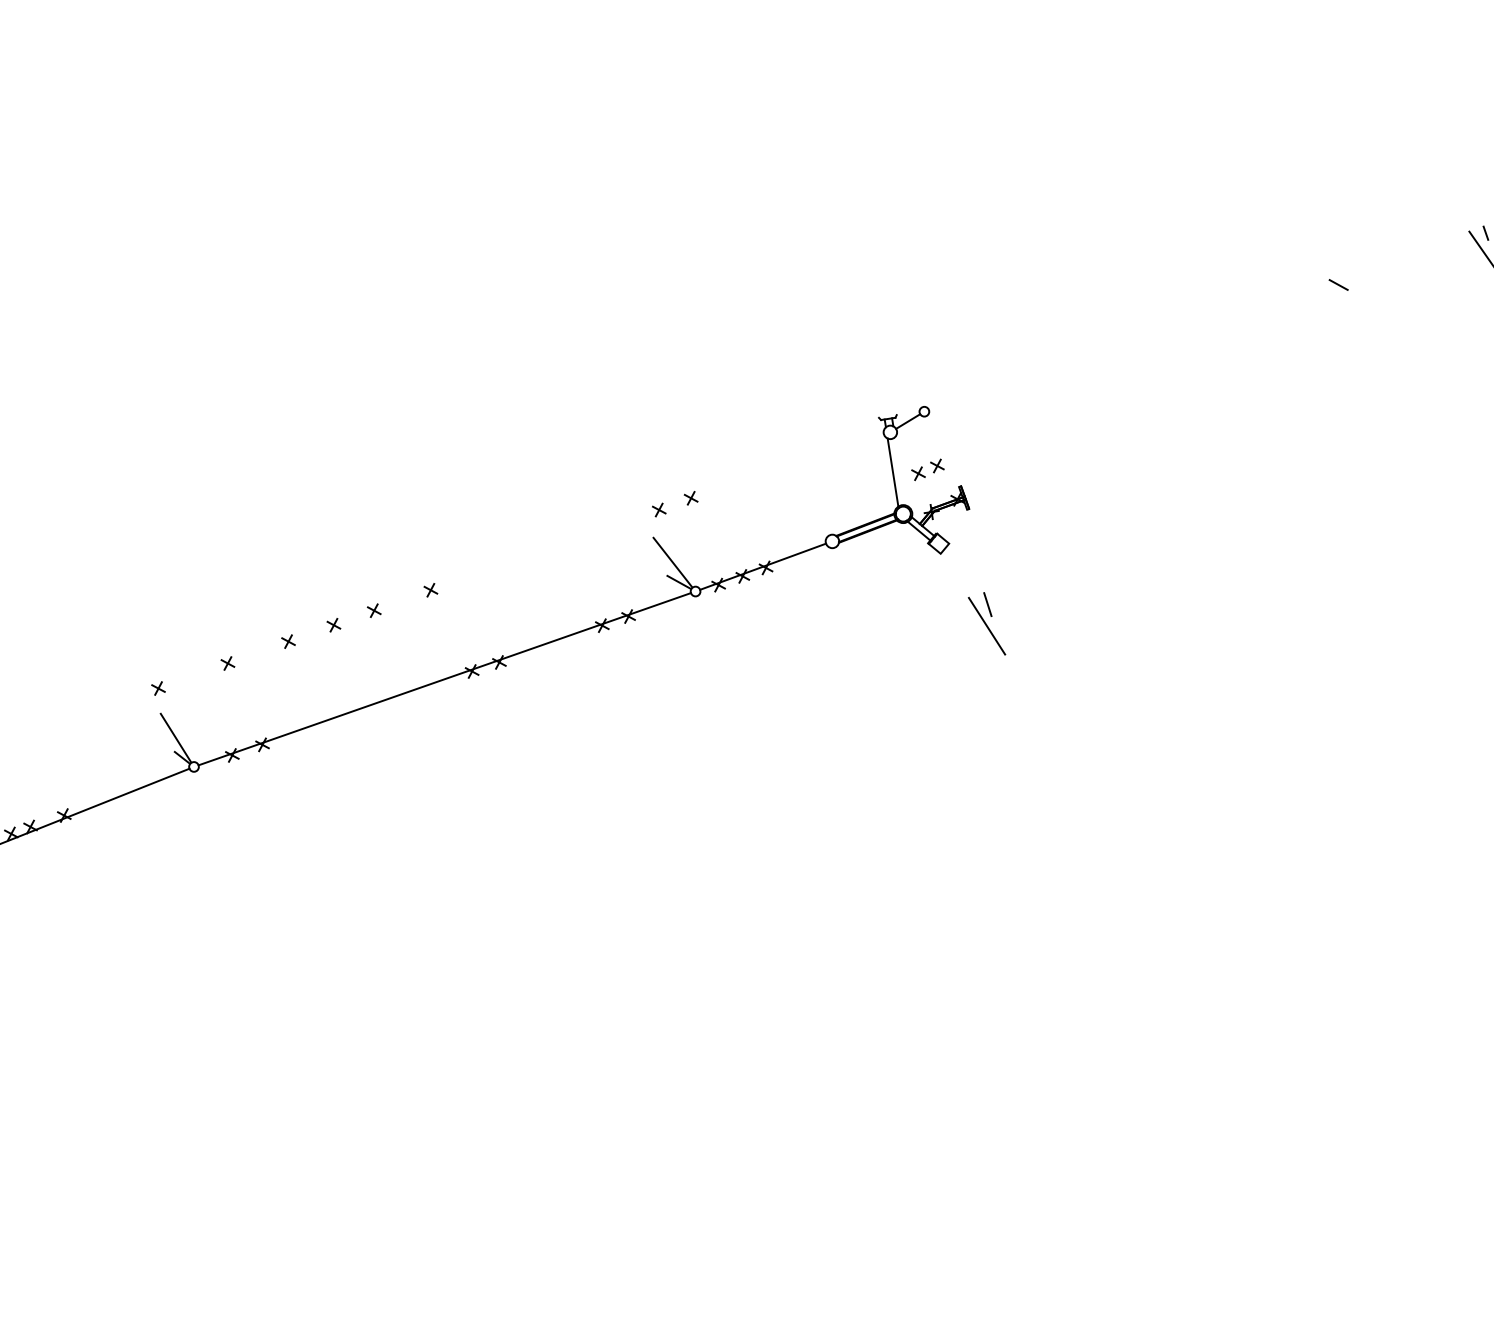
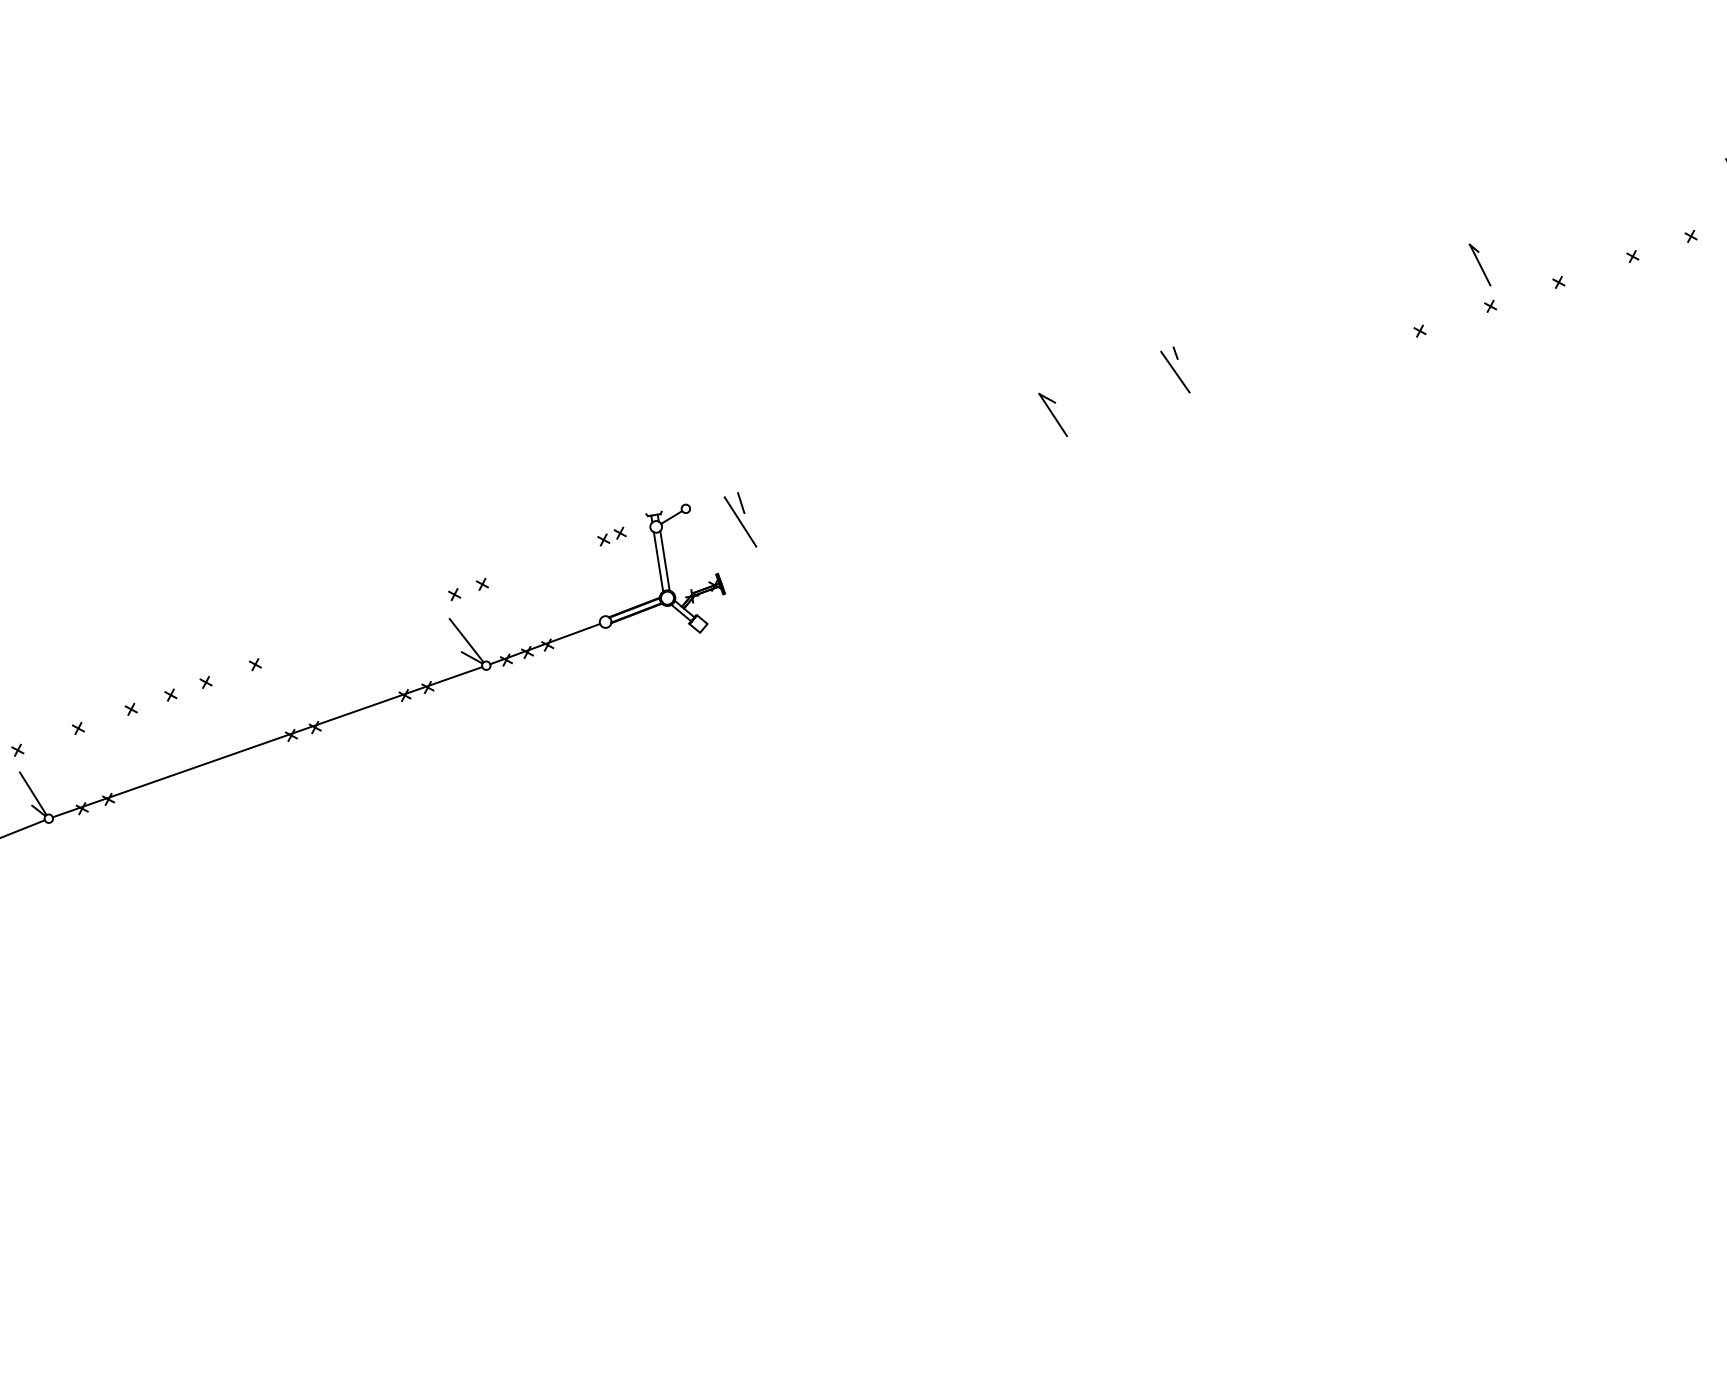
line: (1344, 304) -> (1052, 415), added
part: (927, 469) -> (611, 536), moved
line: (899, 472) -> (664, 561), added
part: (987, 623) -> (740, 519), moved

